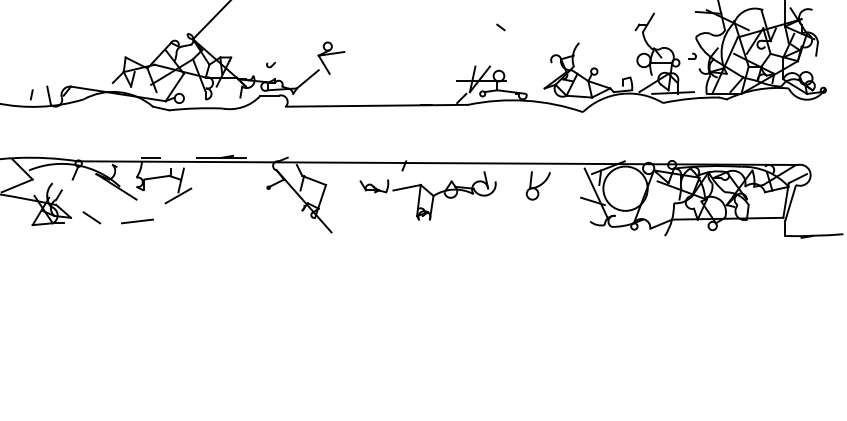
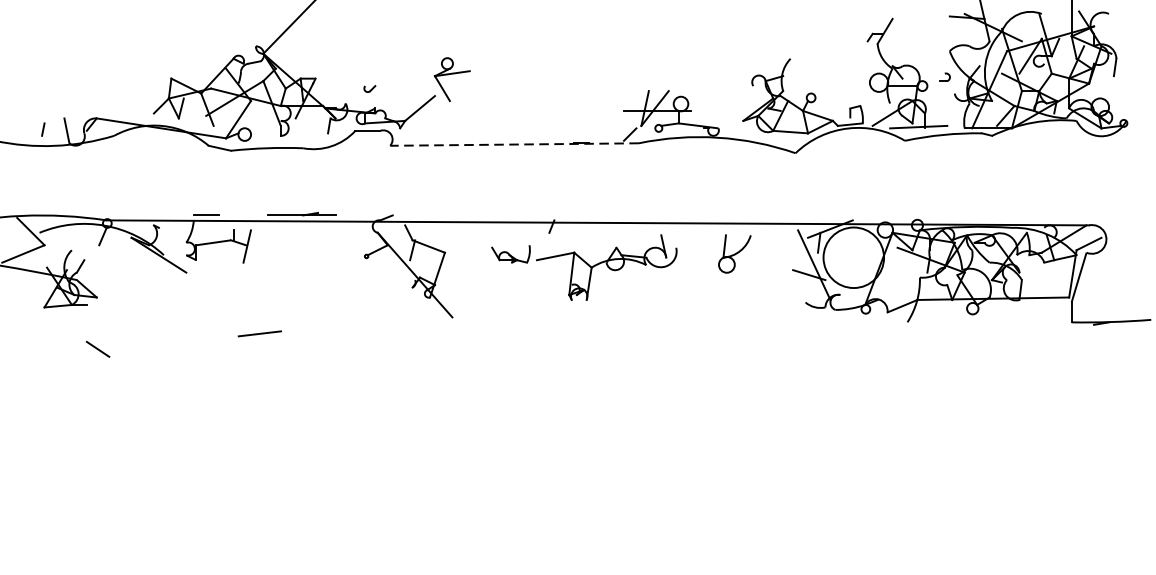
line: (500, 27) -> (683, 37), removed
line: (376, 105) -> (513, 144), solid -> dashed
line: (178, 195) -> (243, 267), removed
line: (91, 217) -> (97, 348), moved
line: (137, 221) -> (259, 333), moved

